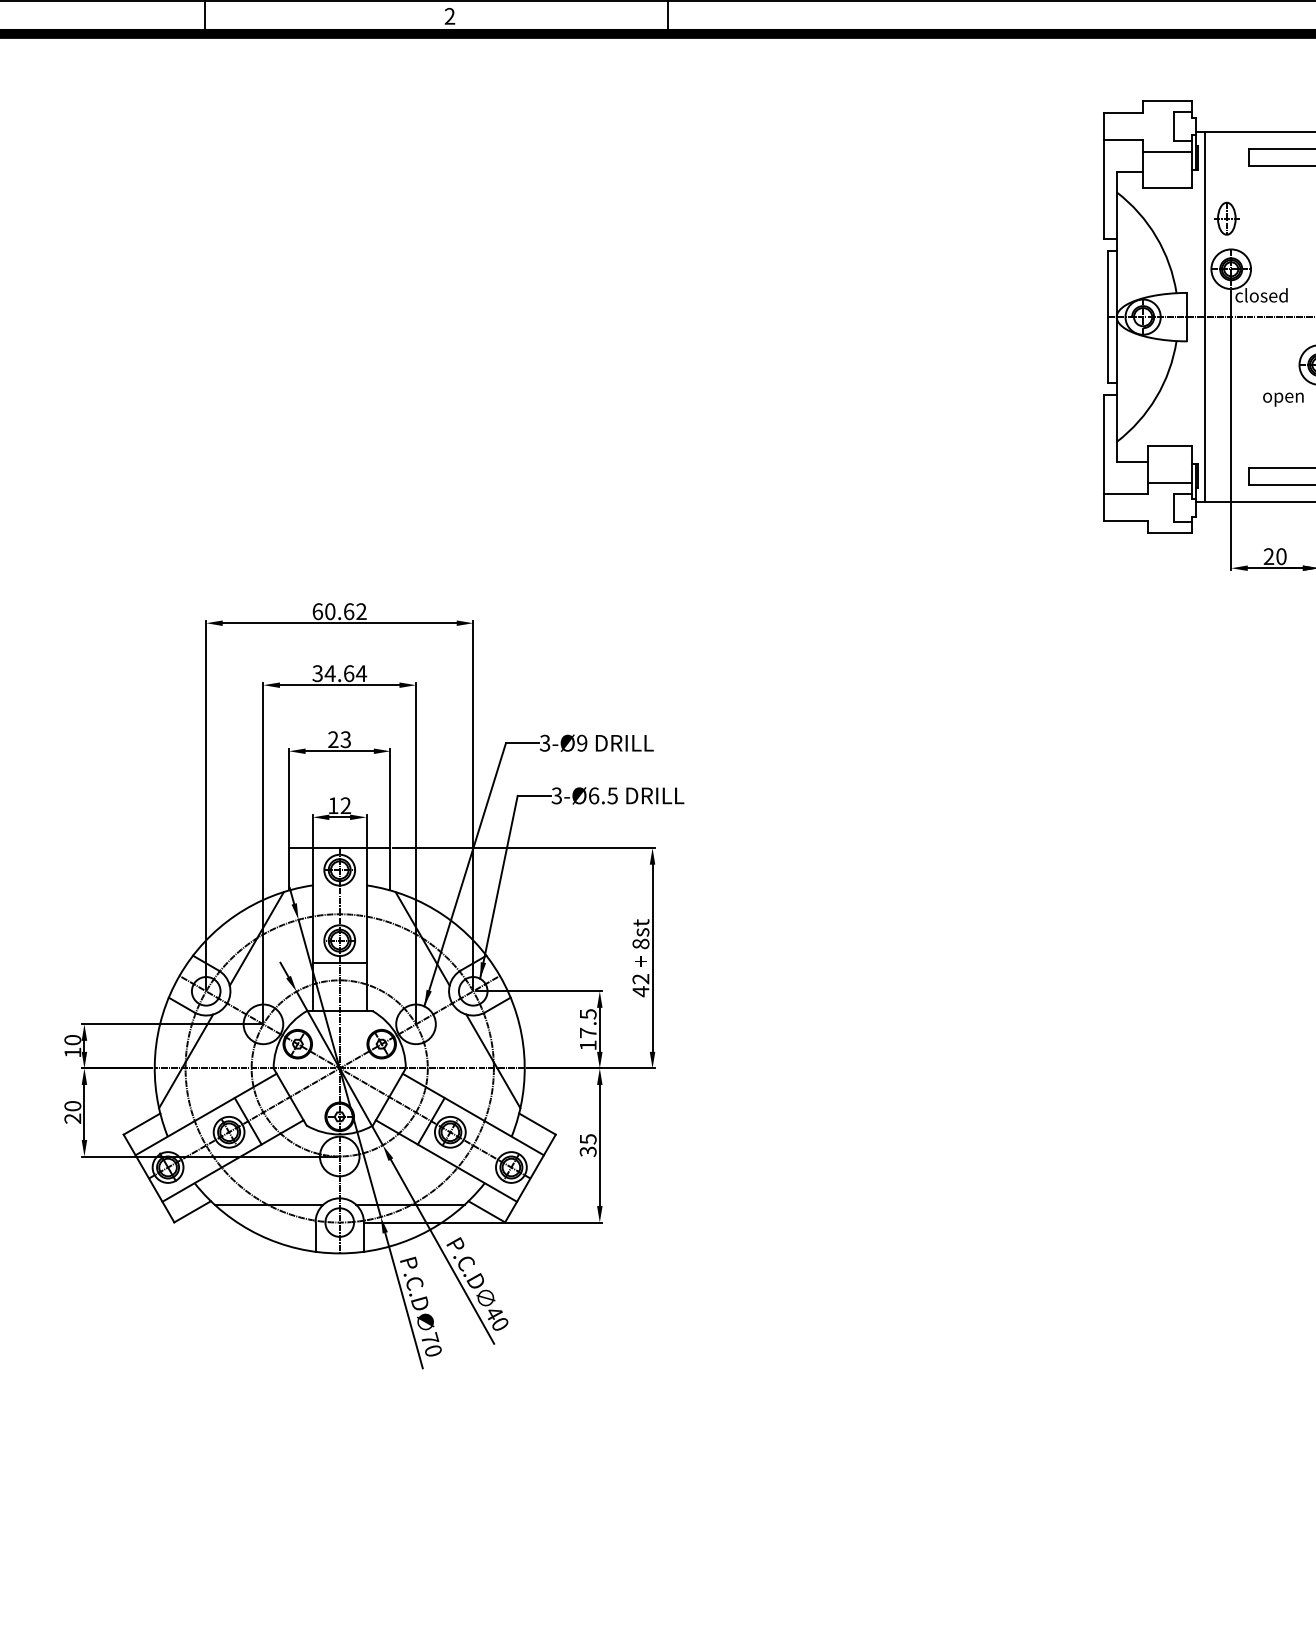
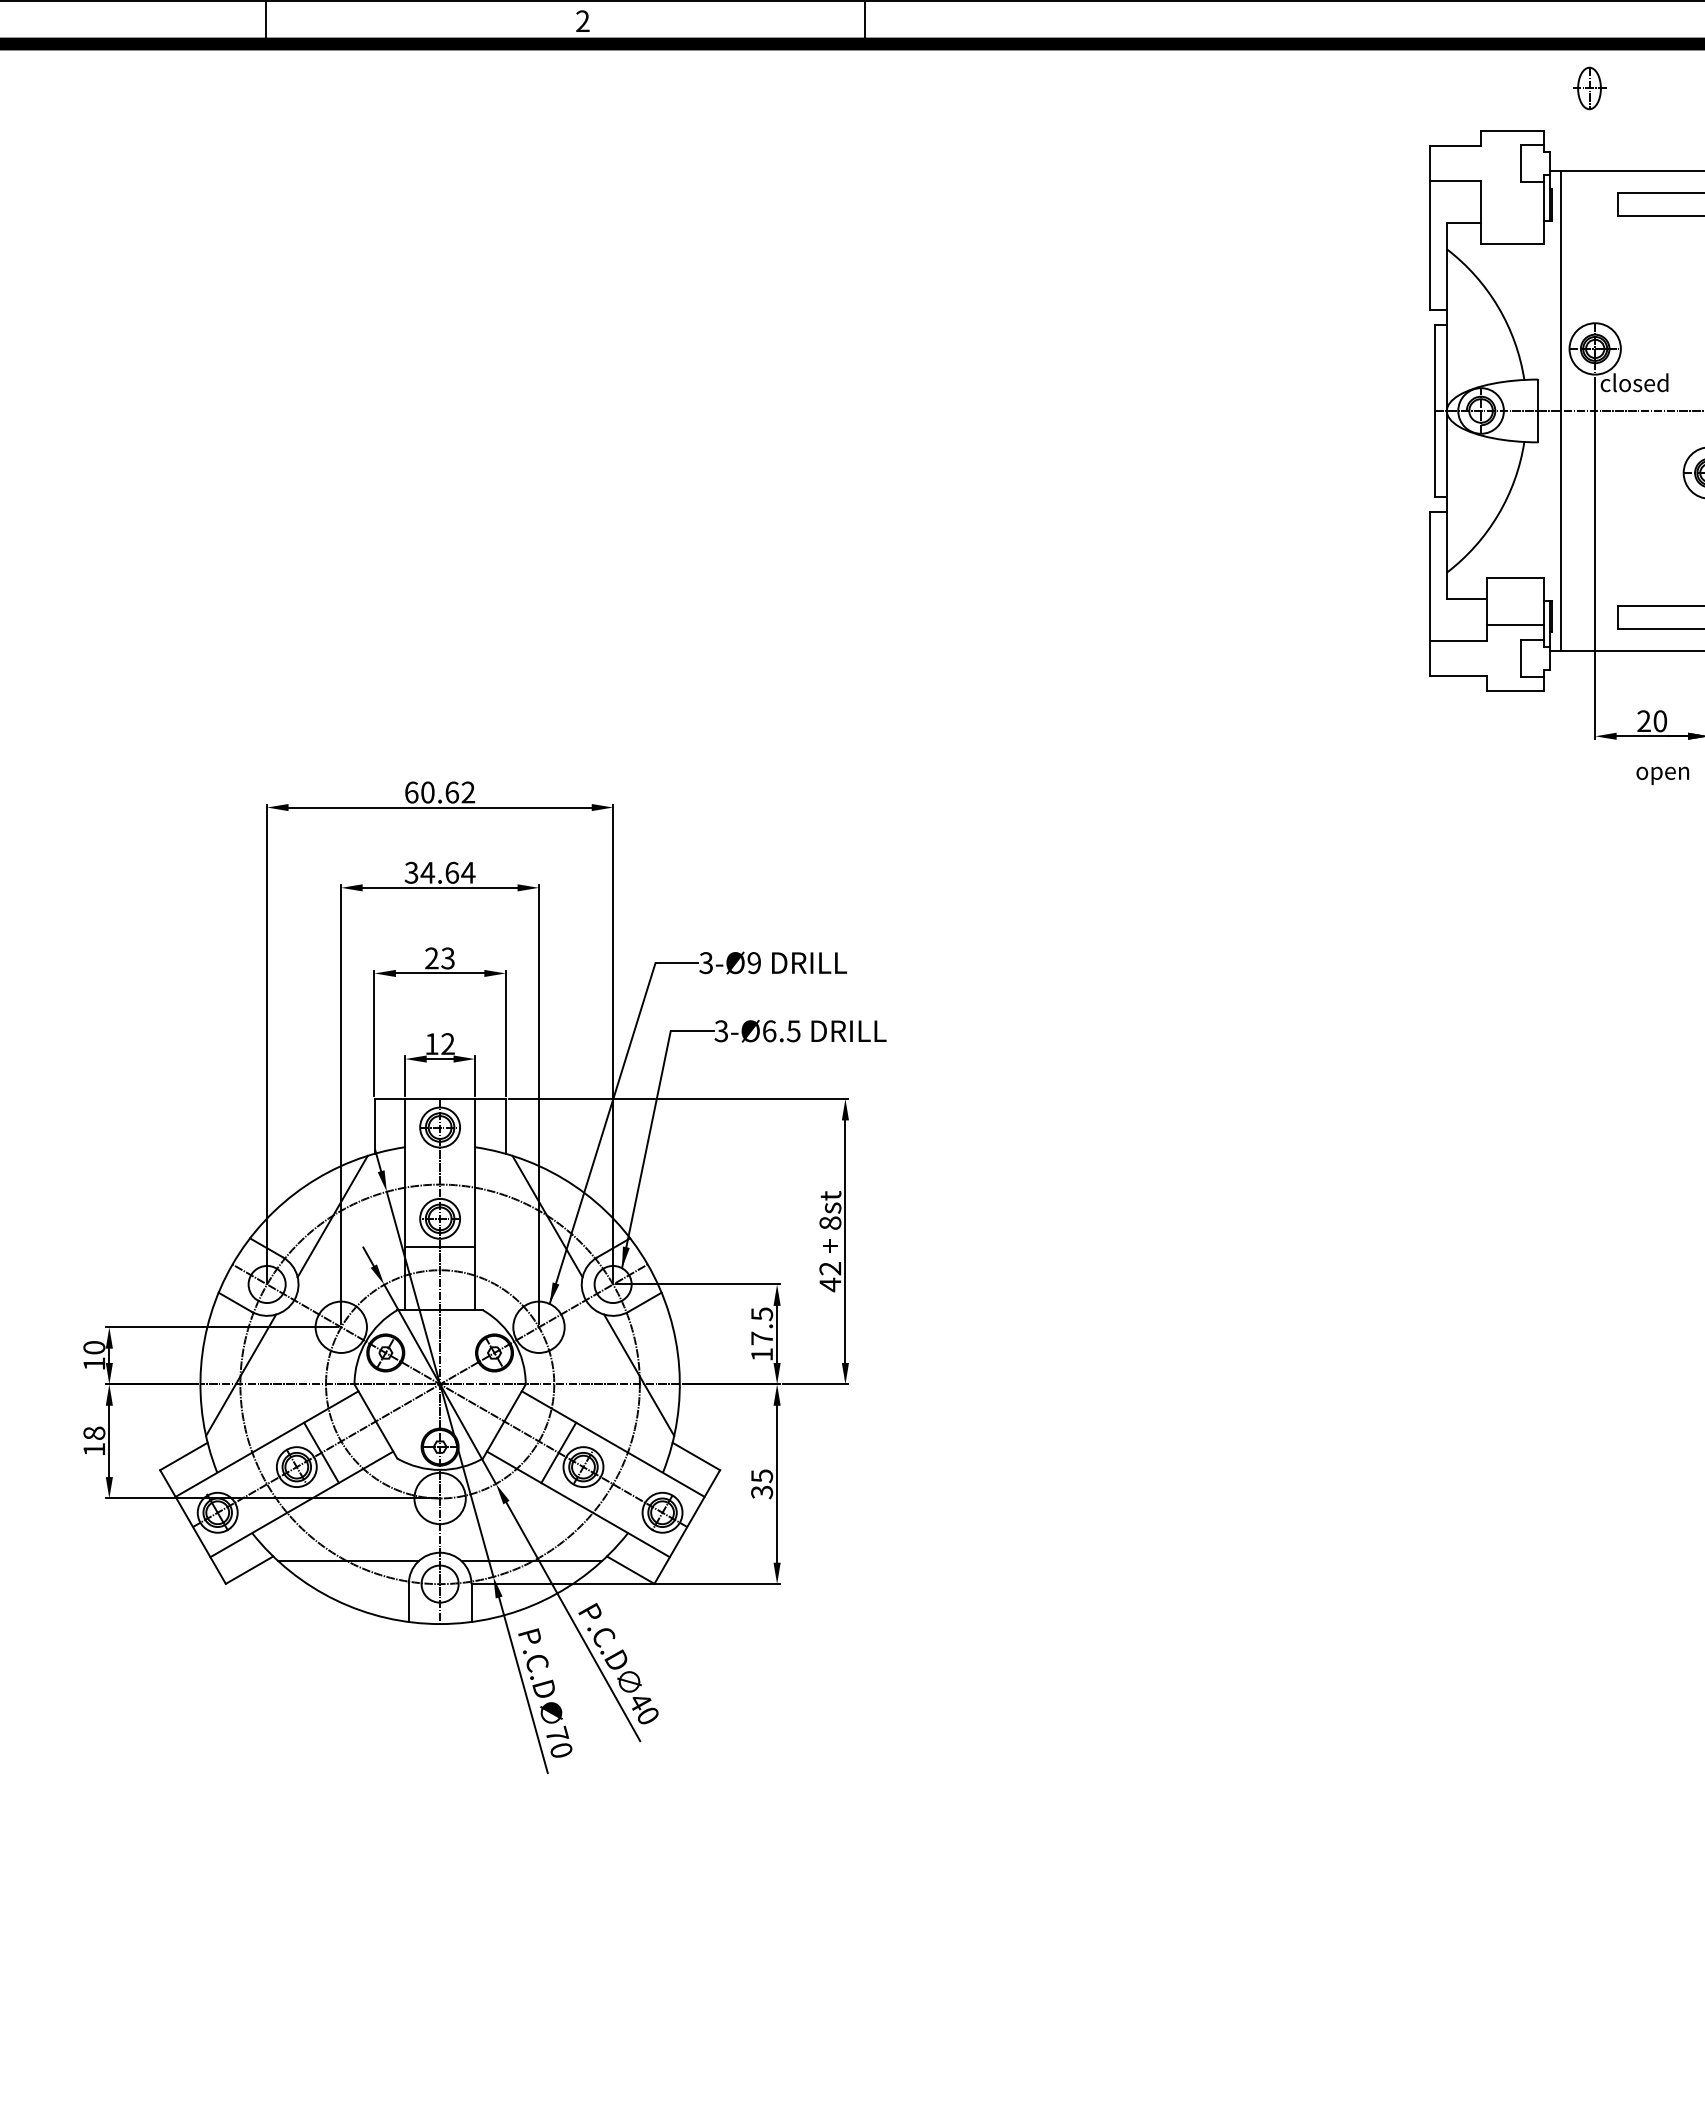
line: (1167, 151) -> (1512, 196), removed
part: (1226, 218) -> (1589, 88), moved
text: (1283, 399) -> (1662, 775), moved
text: (72, 1112) -> (94, 1441), 20 -> 18

